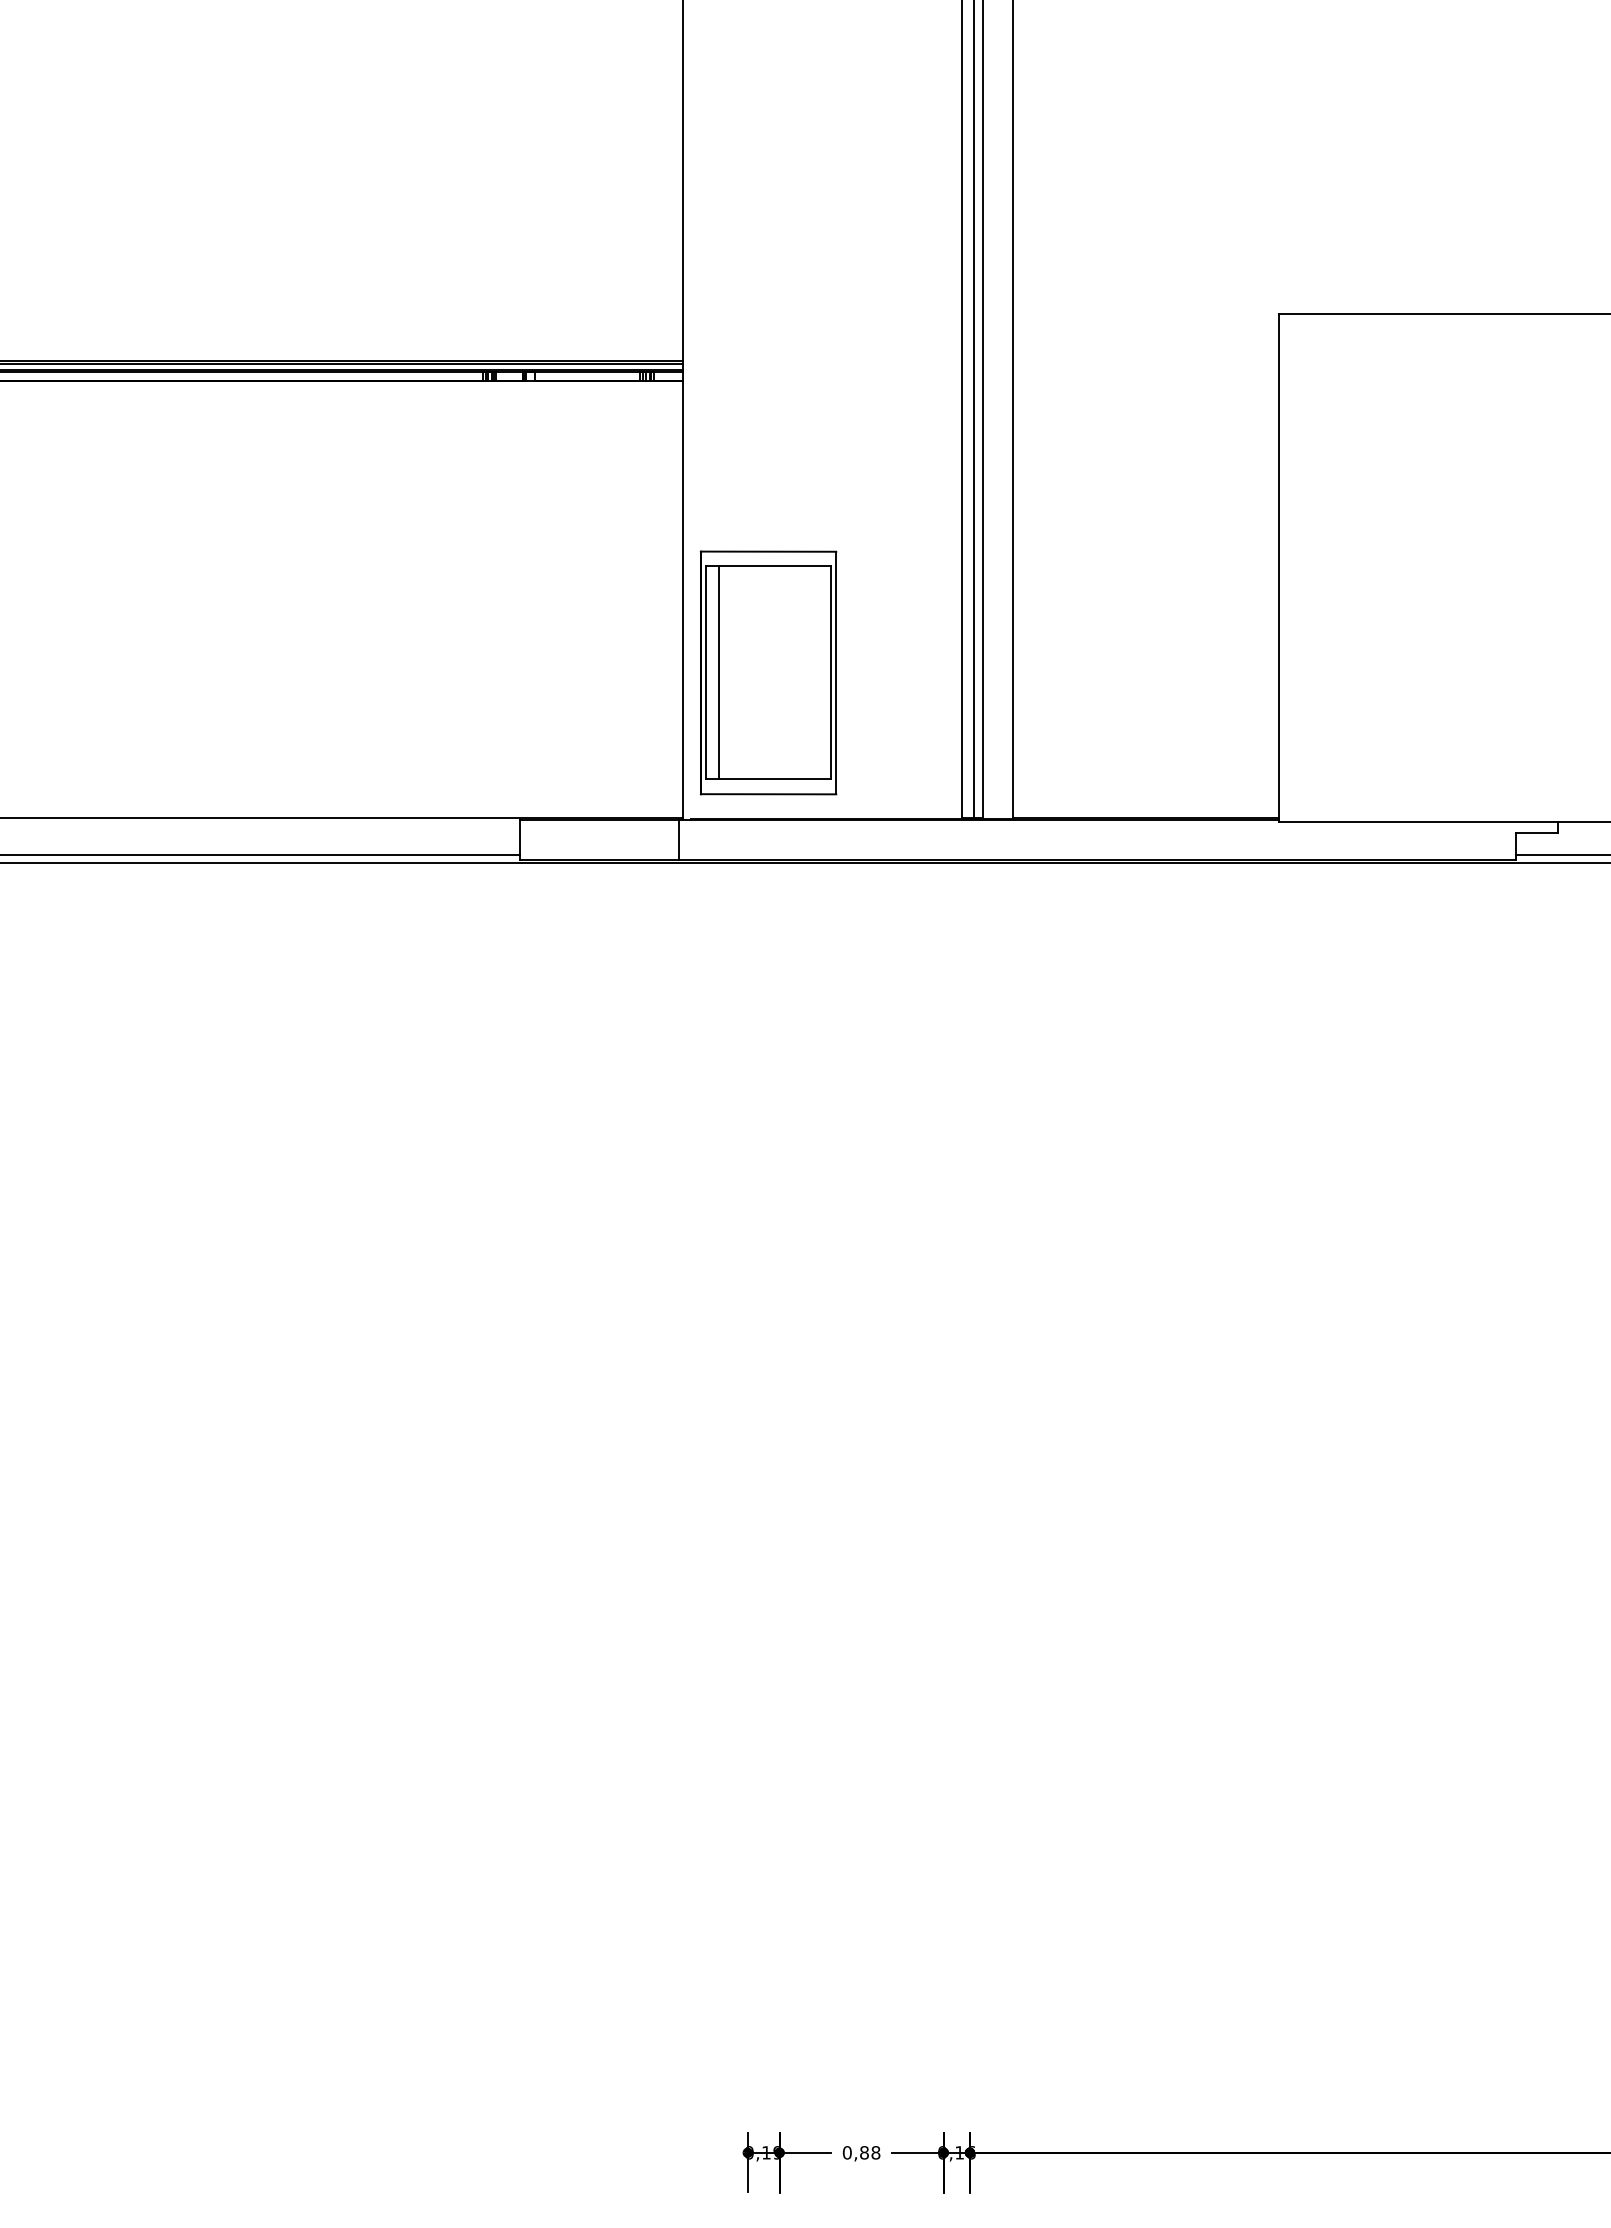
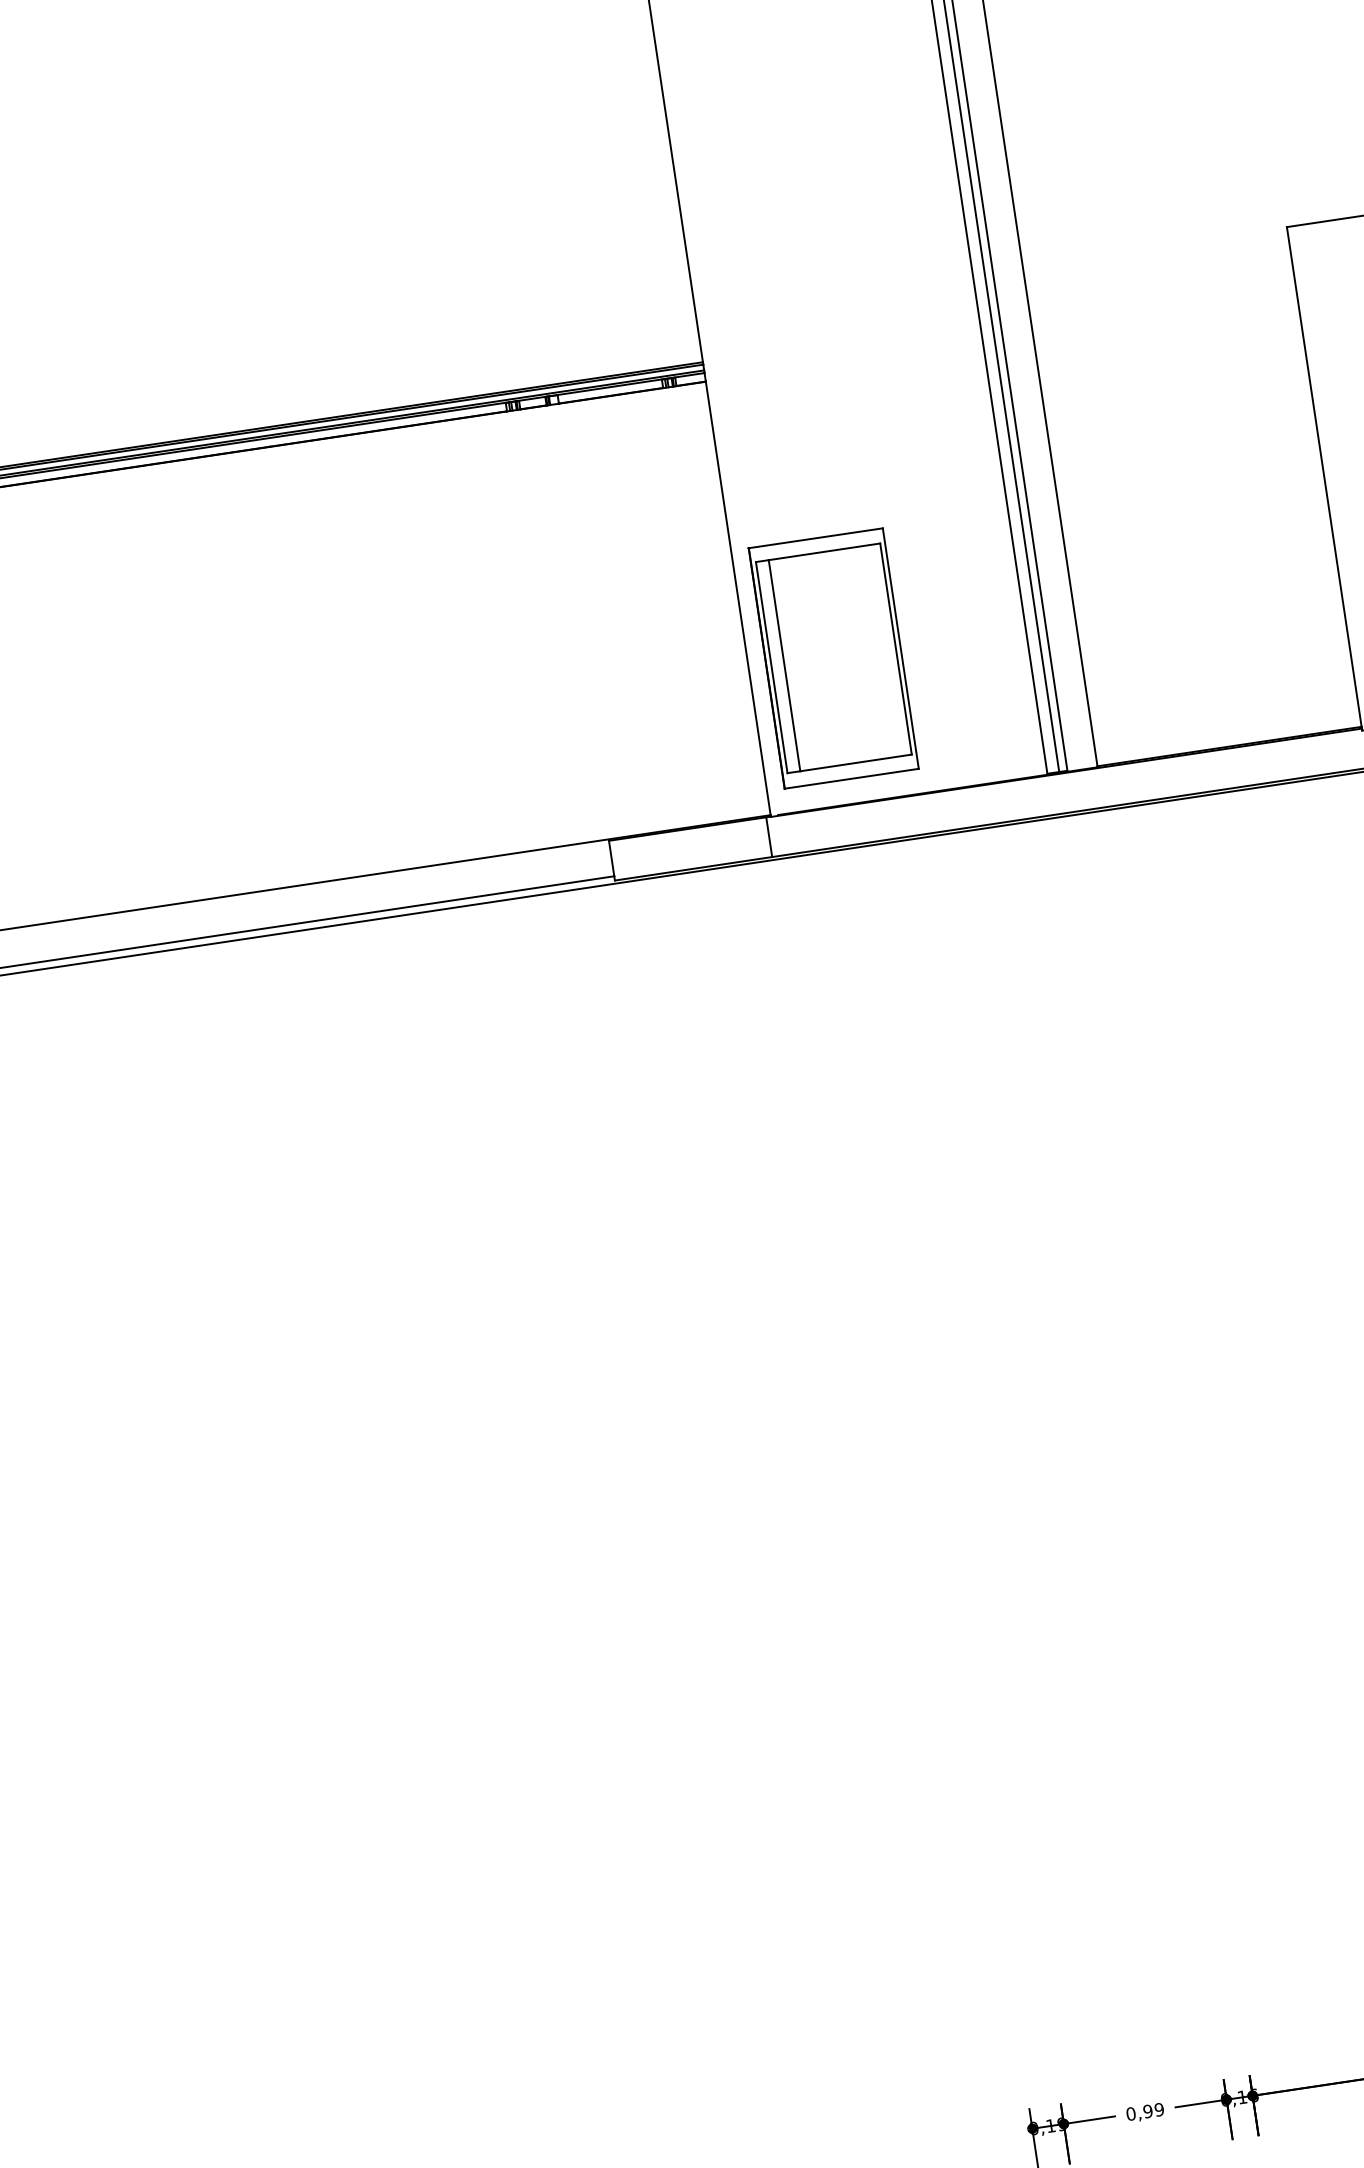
text: (870, 2152) -> (1153, 2110), 0,88 -> 0,99

